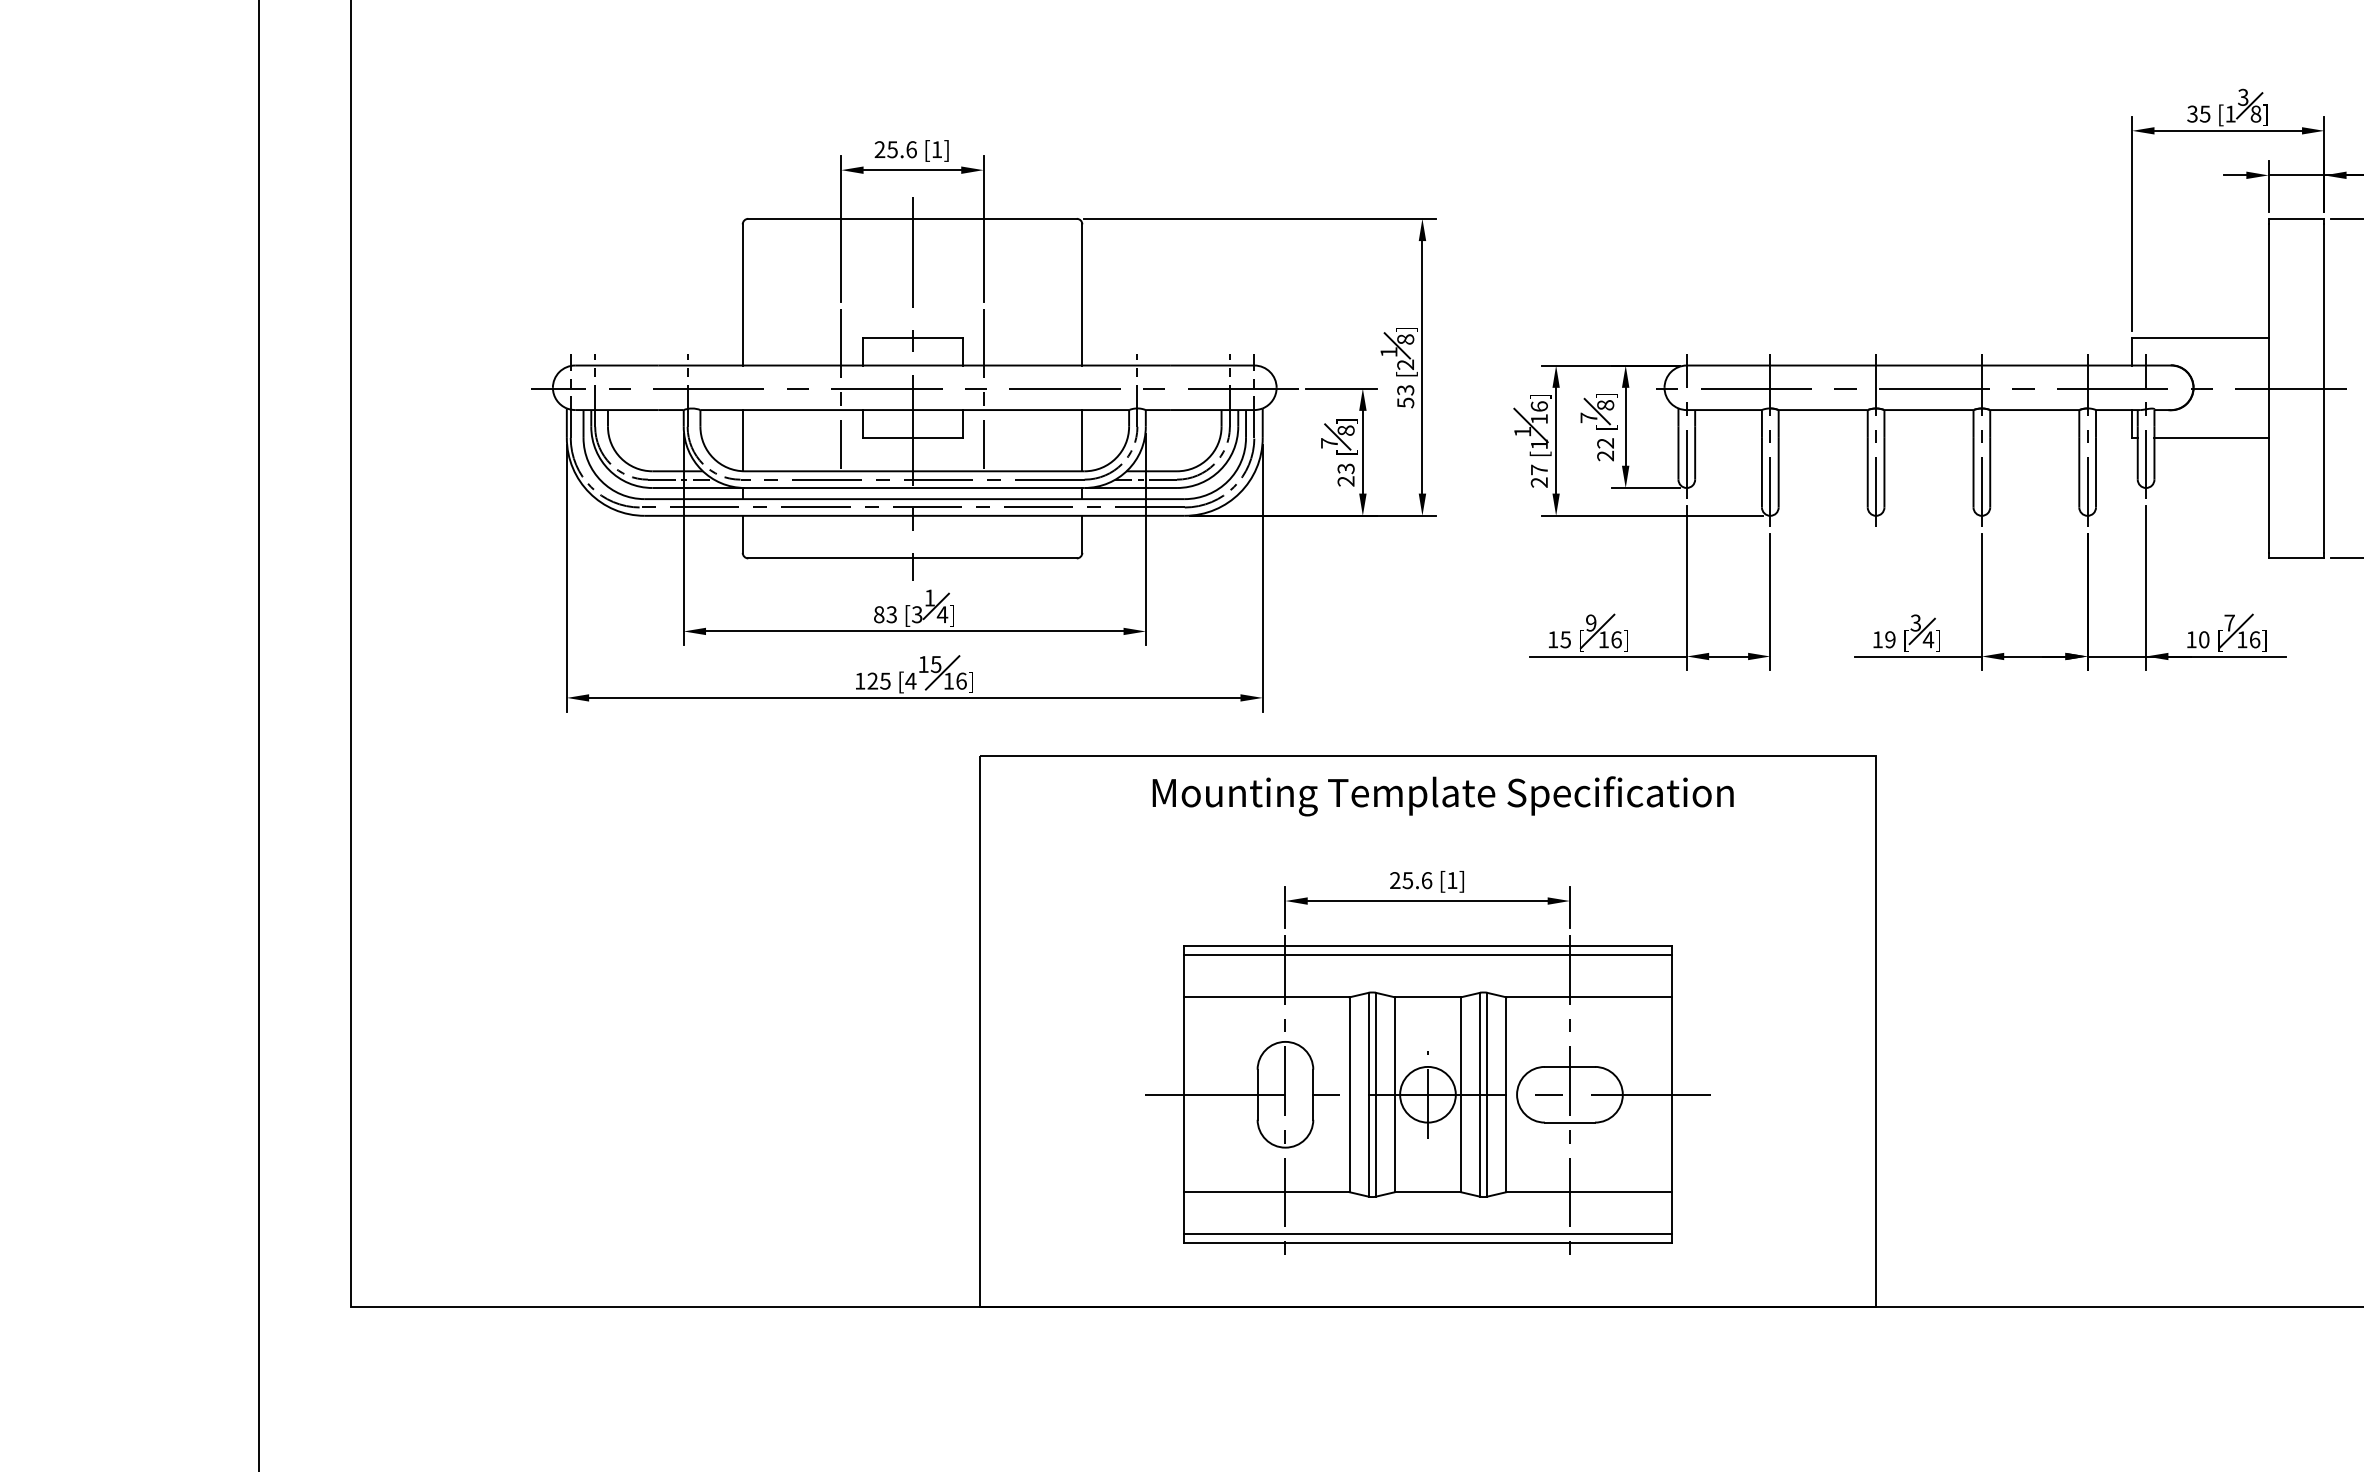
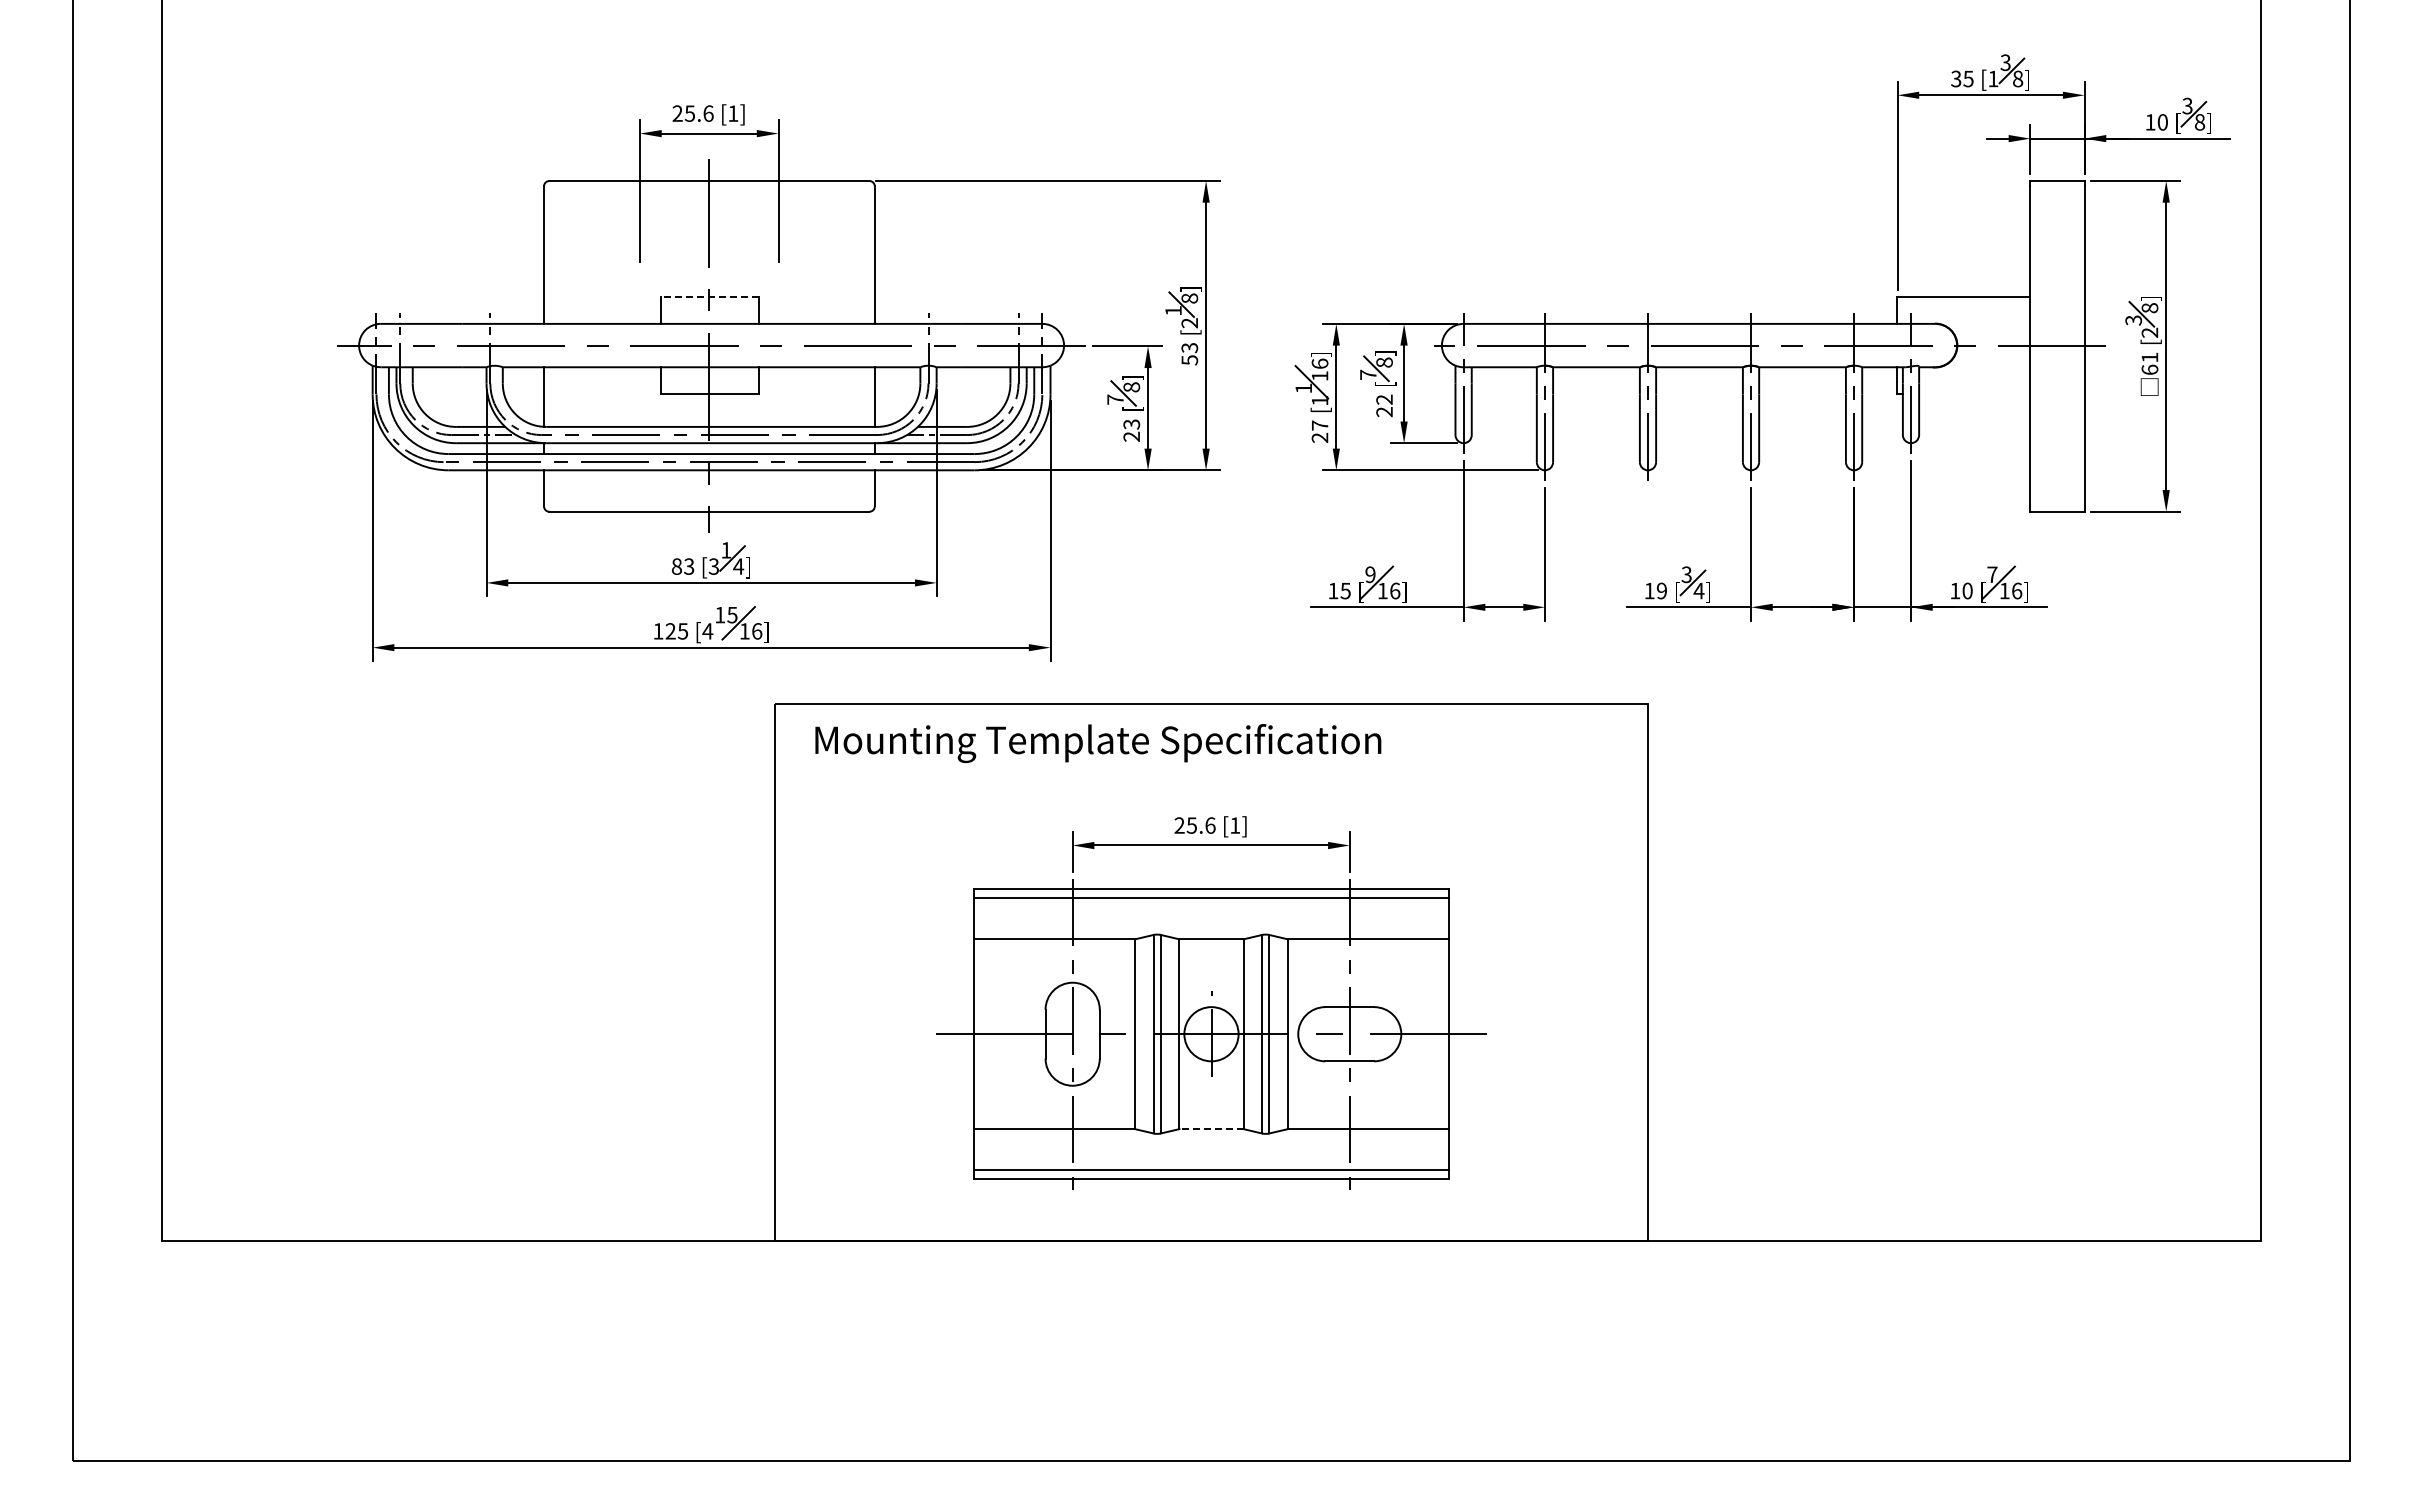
line: (913, 337) -> (710, 296), solid -> dashed
line: (841, 388) -> (640, 346), removed
line: (983, 388) -> (778, 346), removed
line: (2211, 438) -> (1974, 394), removed
text: (1443, 796) -> (1098, 743), moved
line: (1427, 1192) -> (1211, 1129), solid -> dashed

